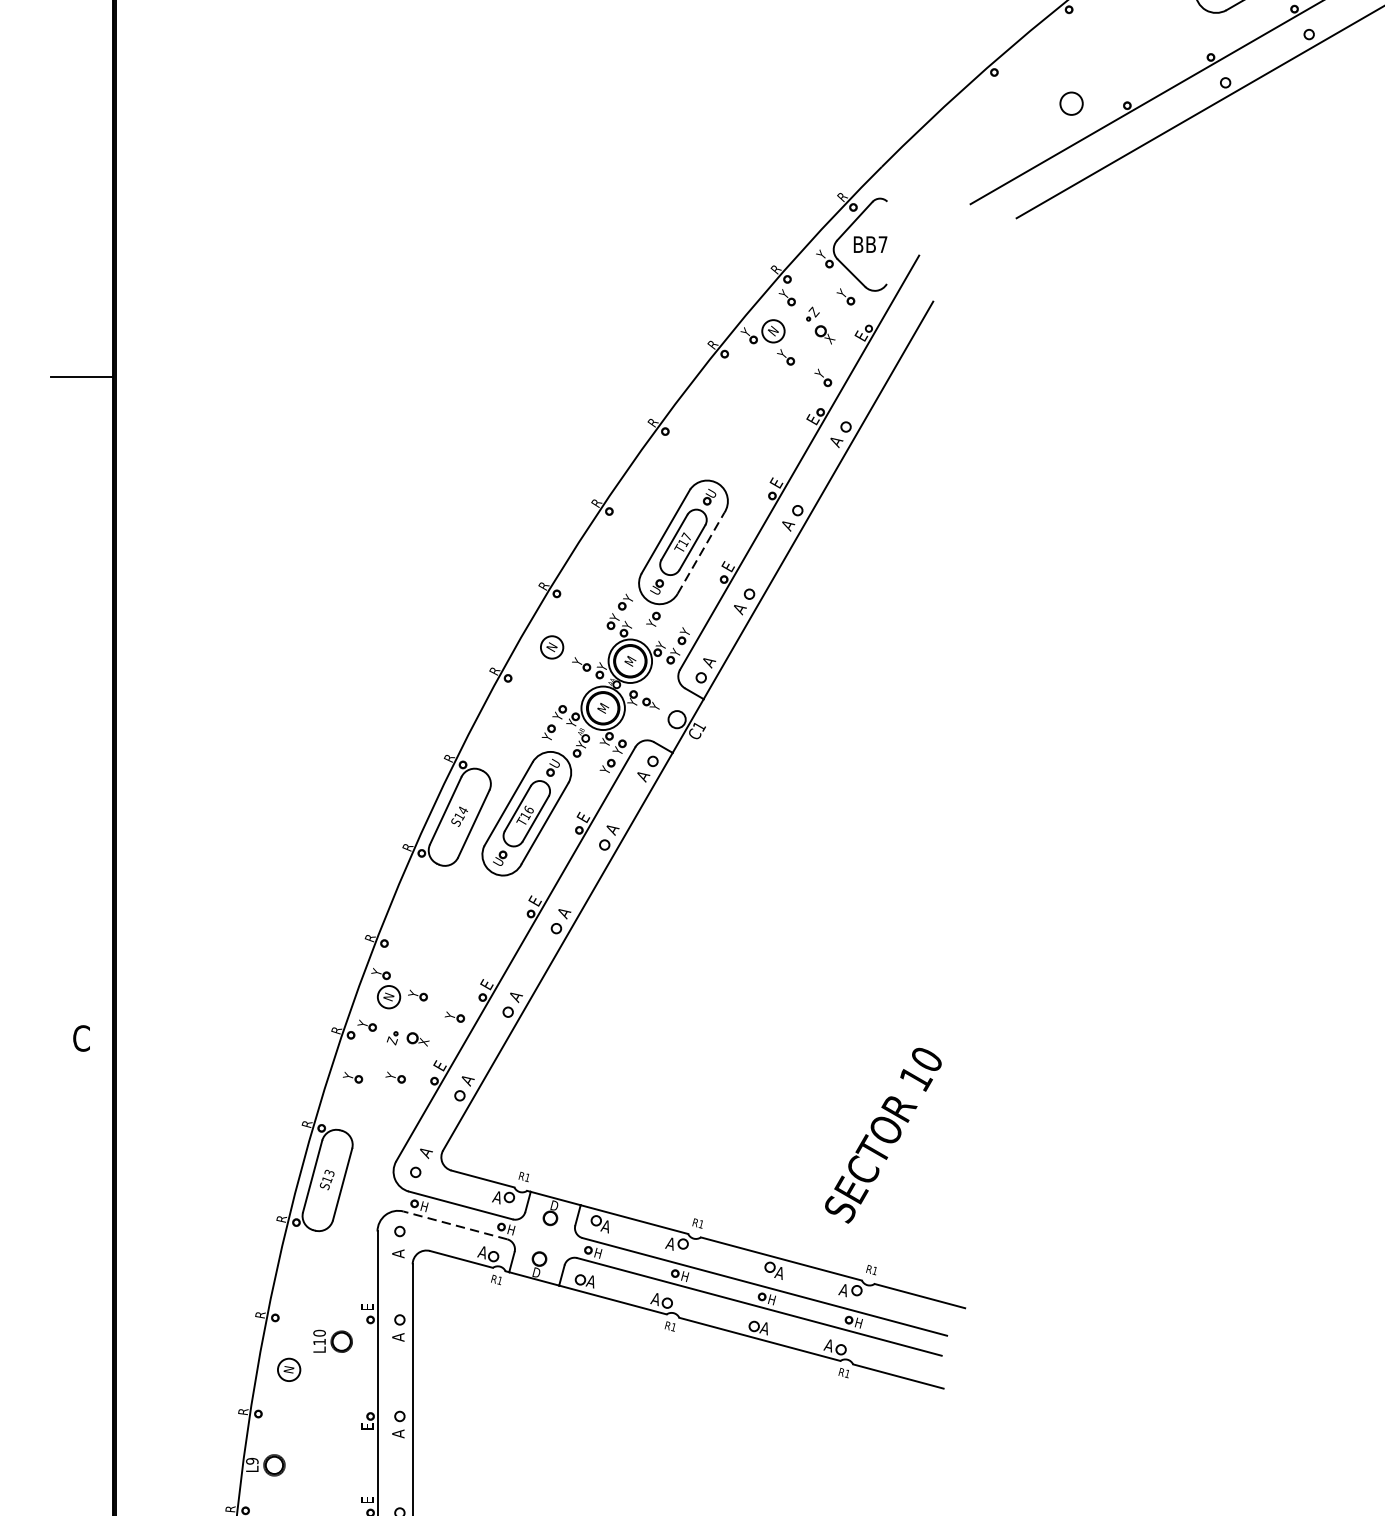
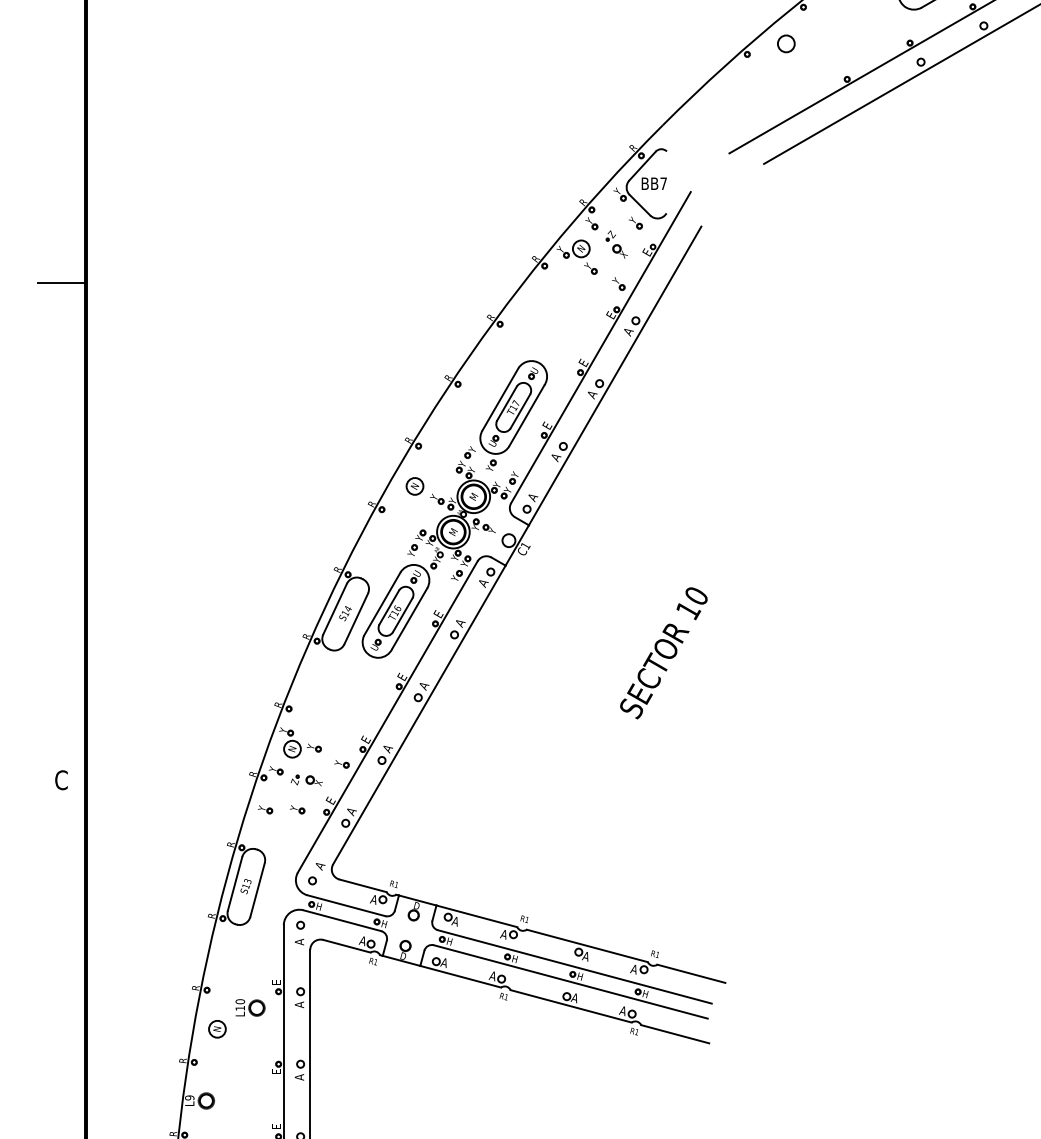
circle: (1071, 103) -> (786, 43), moved
line: (701, 553) -> (527, 415), dashed -> solid
text: (882, 1135) -> (663, 653), moved
line: (454, 1225) -> (341, 920), dashed -> solid

